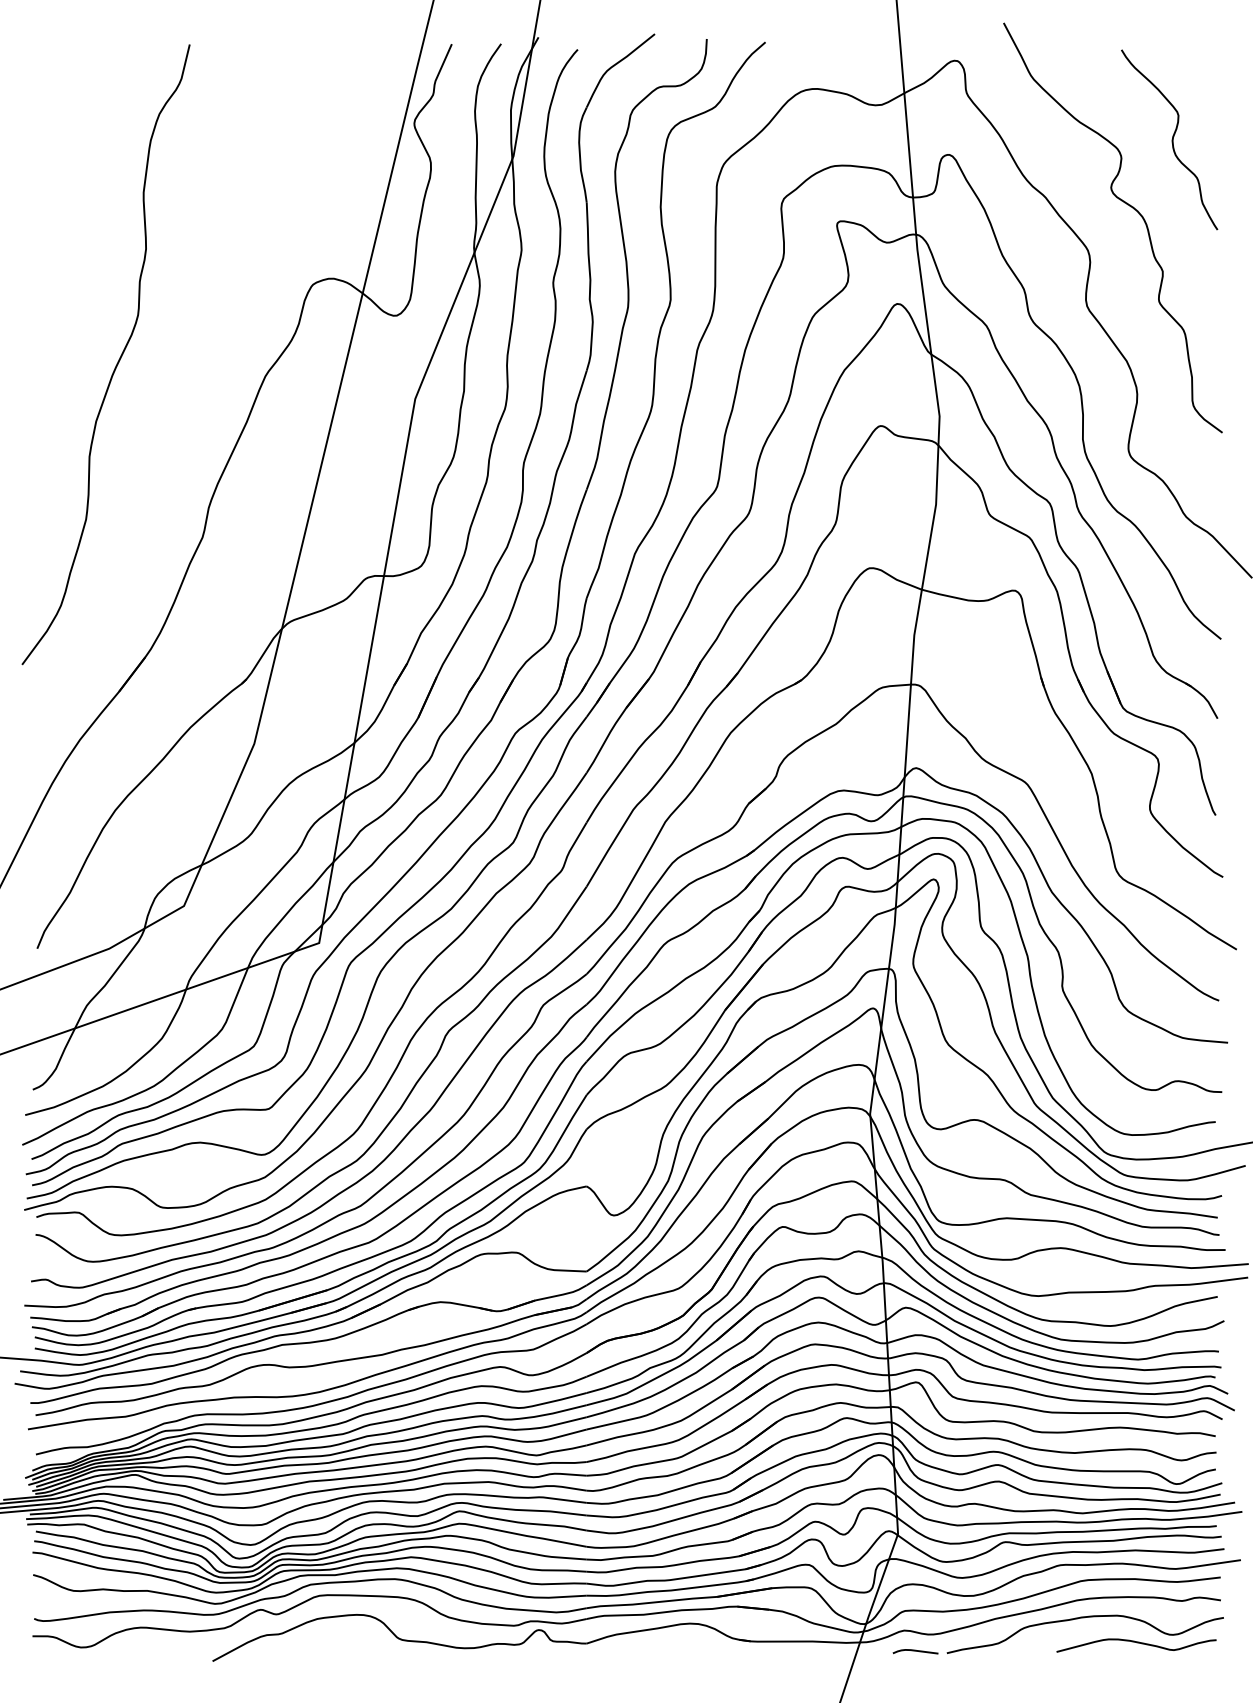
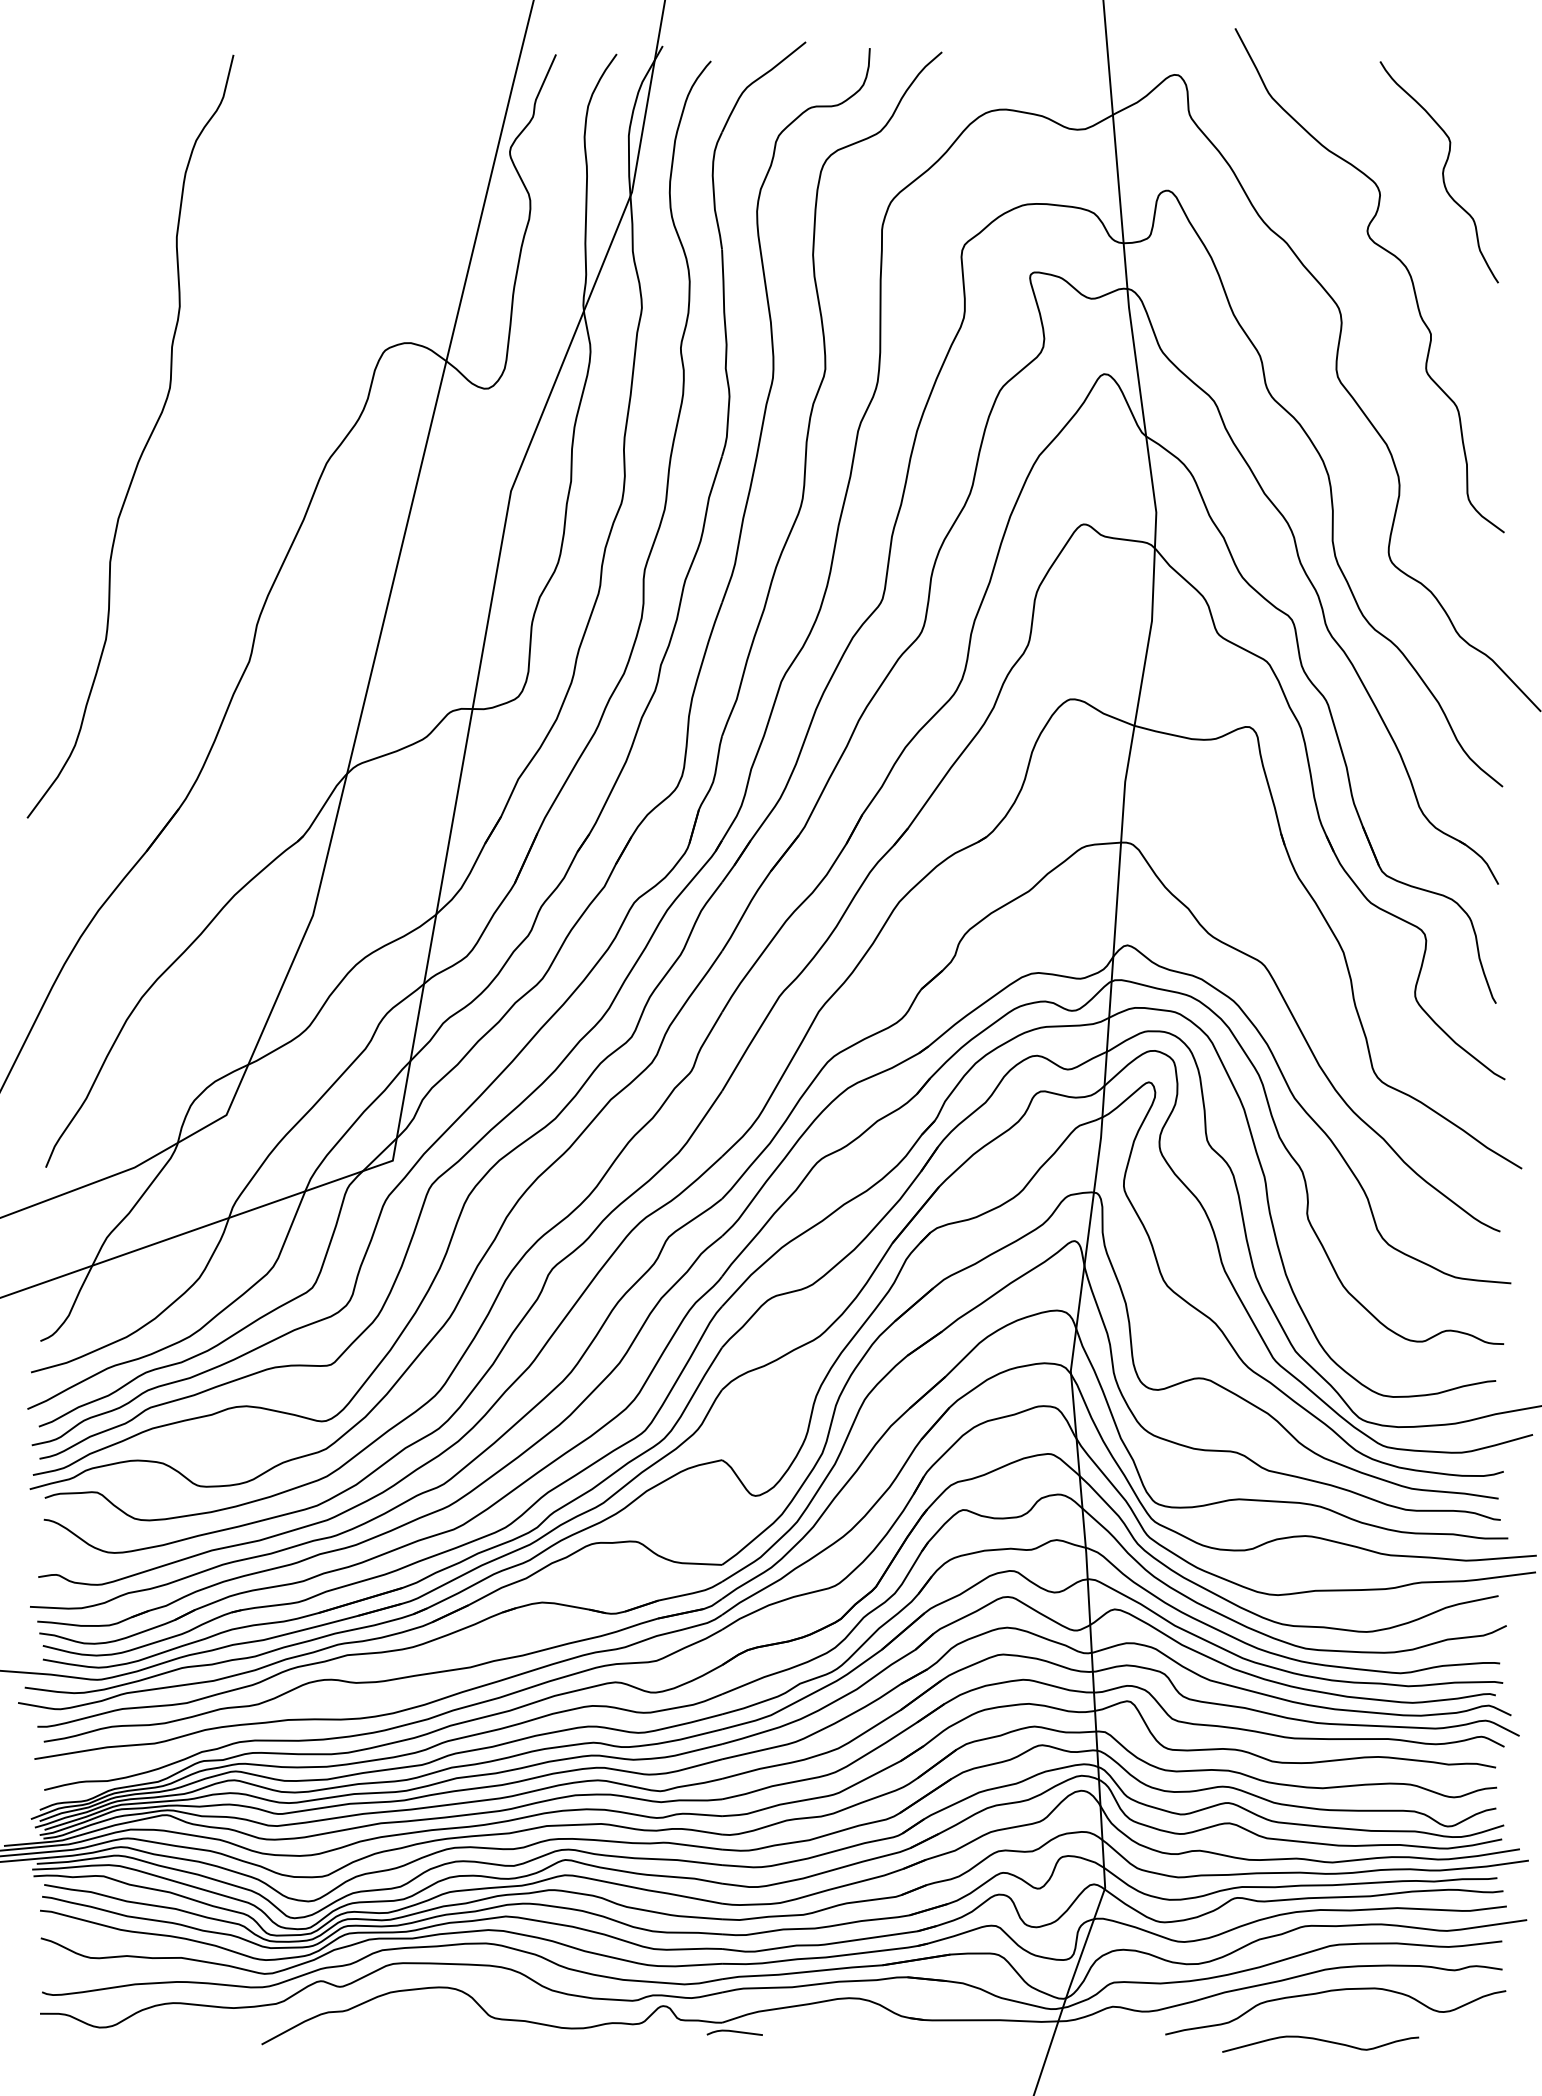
curve: (1137, 1643) -> (1321, 2041), moved
curve: (915, 1651) -> (734, 2032), moved

